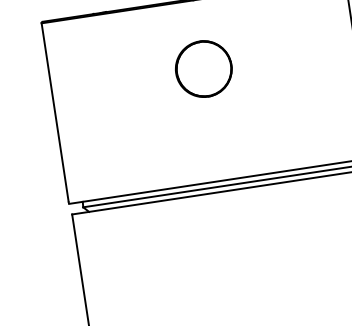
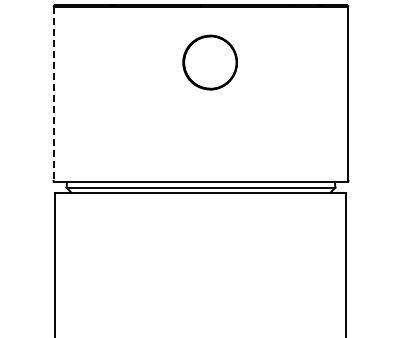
part: (203, 69) -> (209, 62), moved
line: (55, 112) -> (53, 93), solid -> dashed

